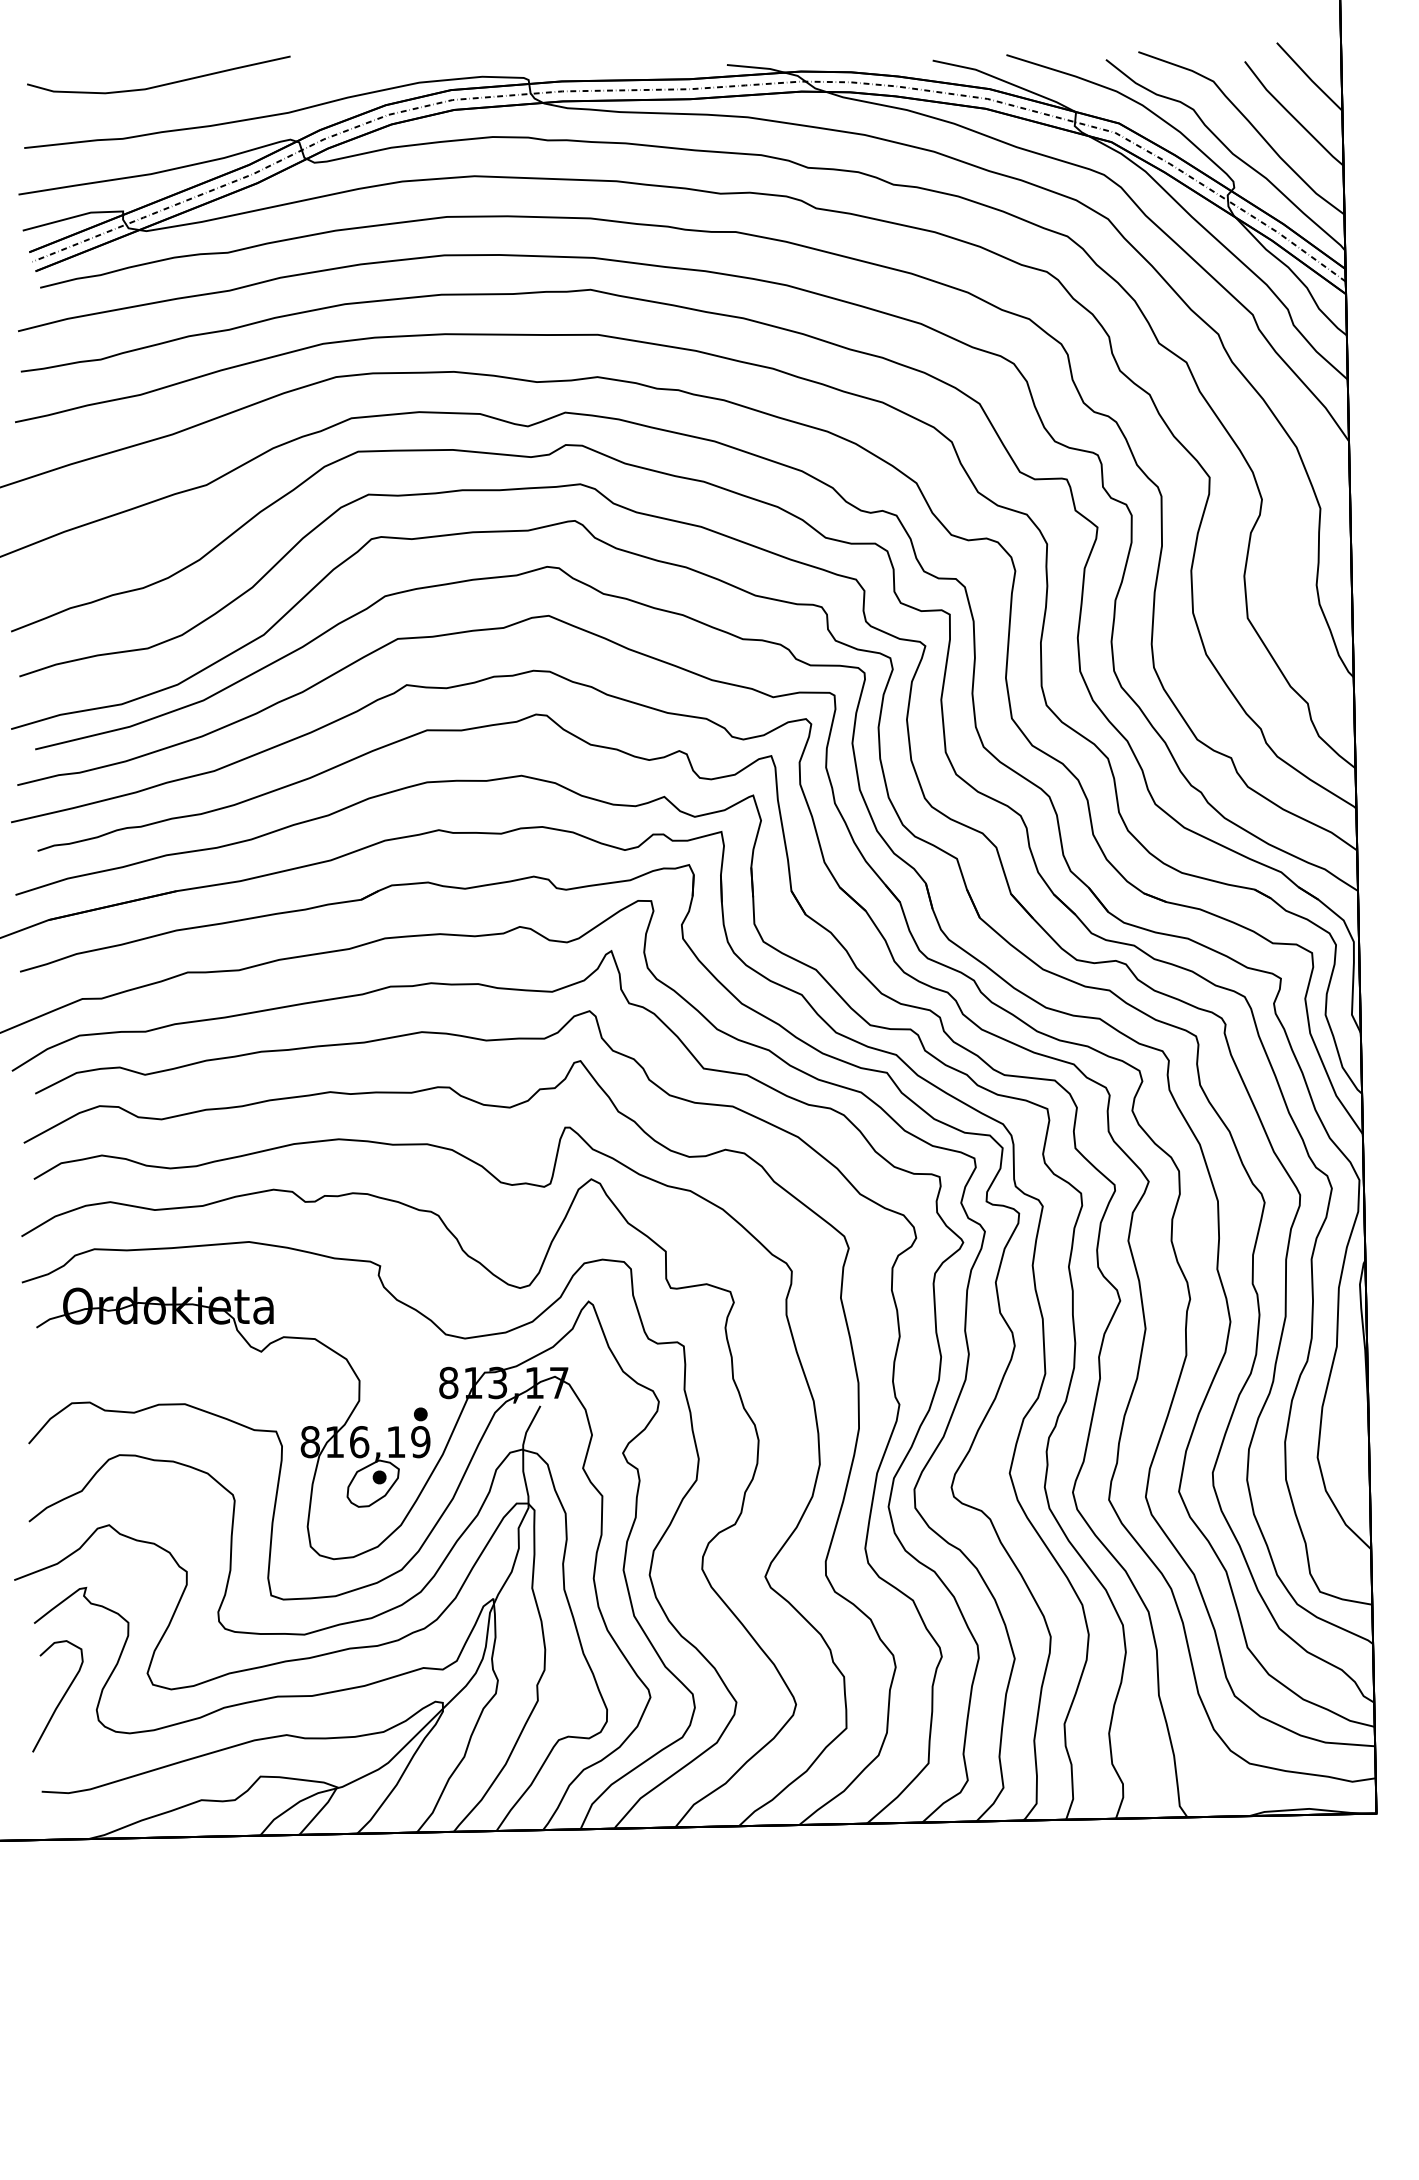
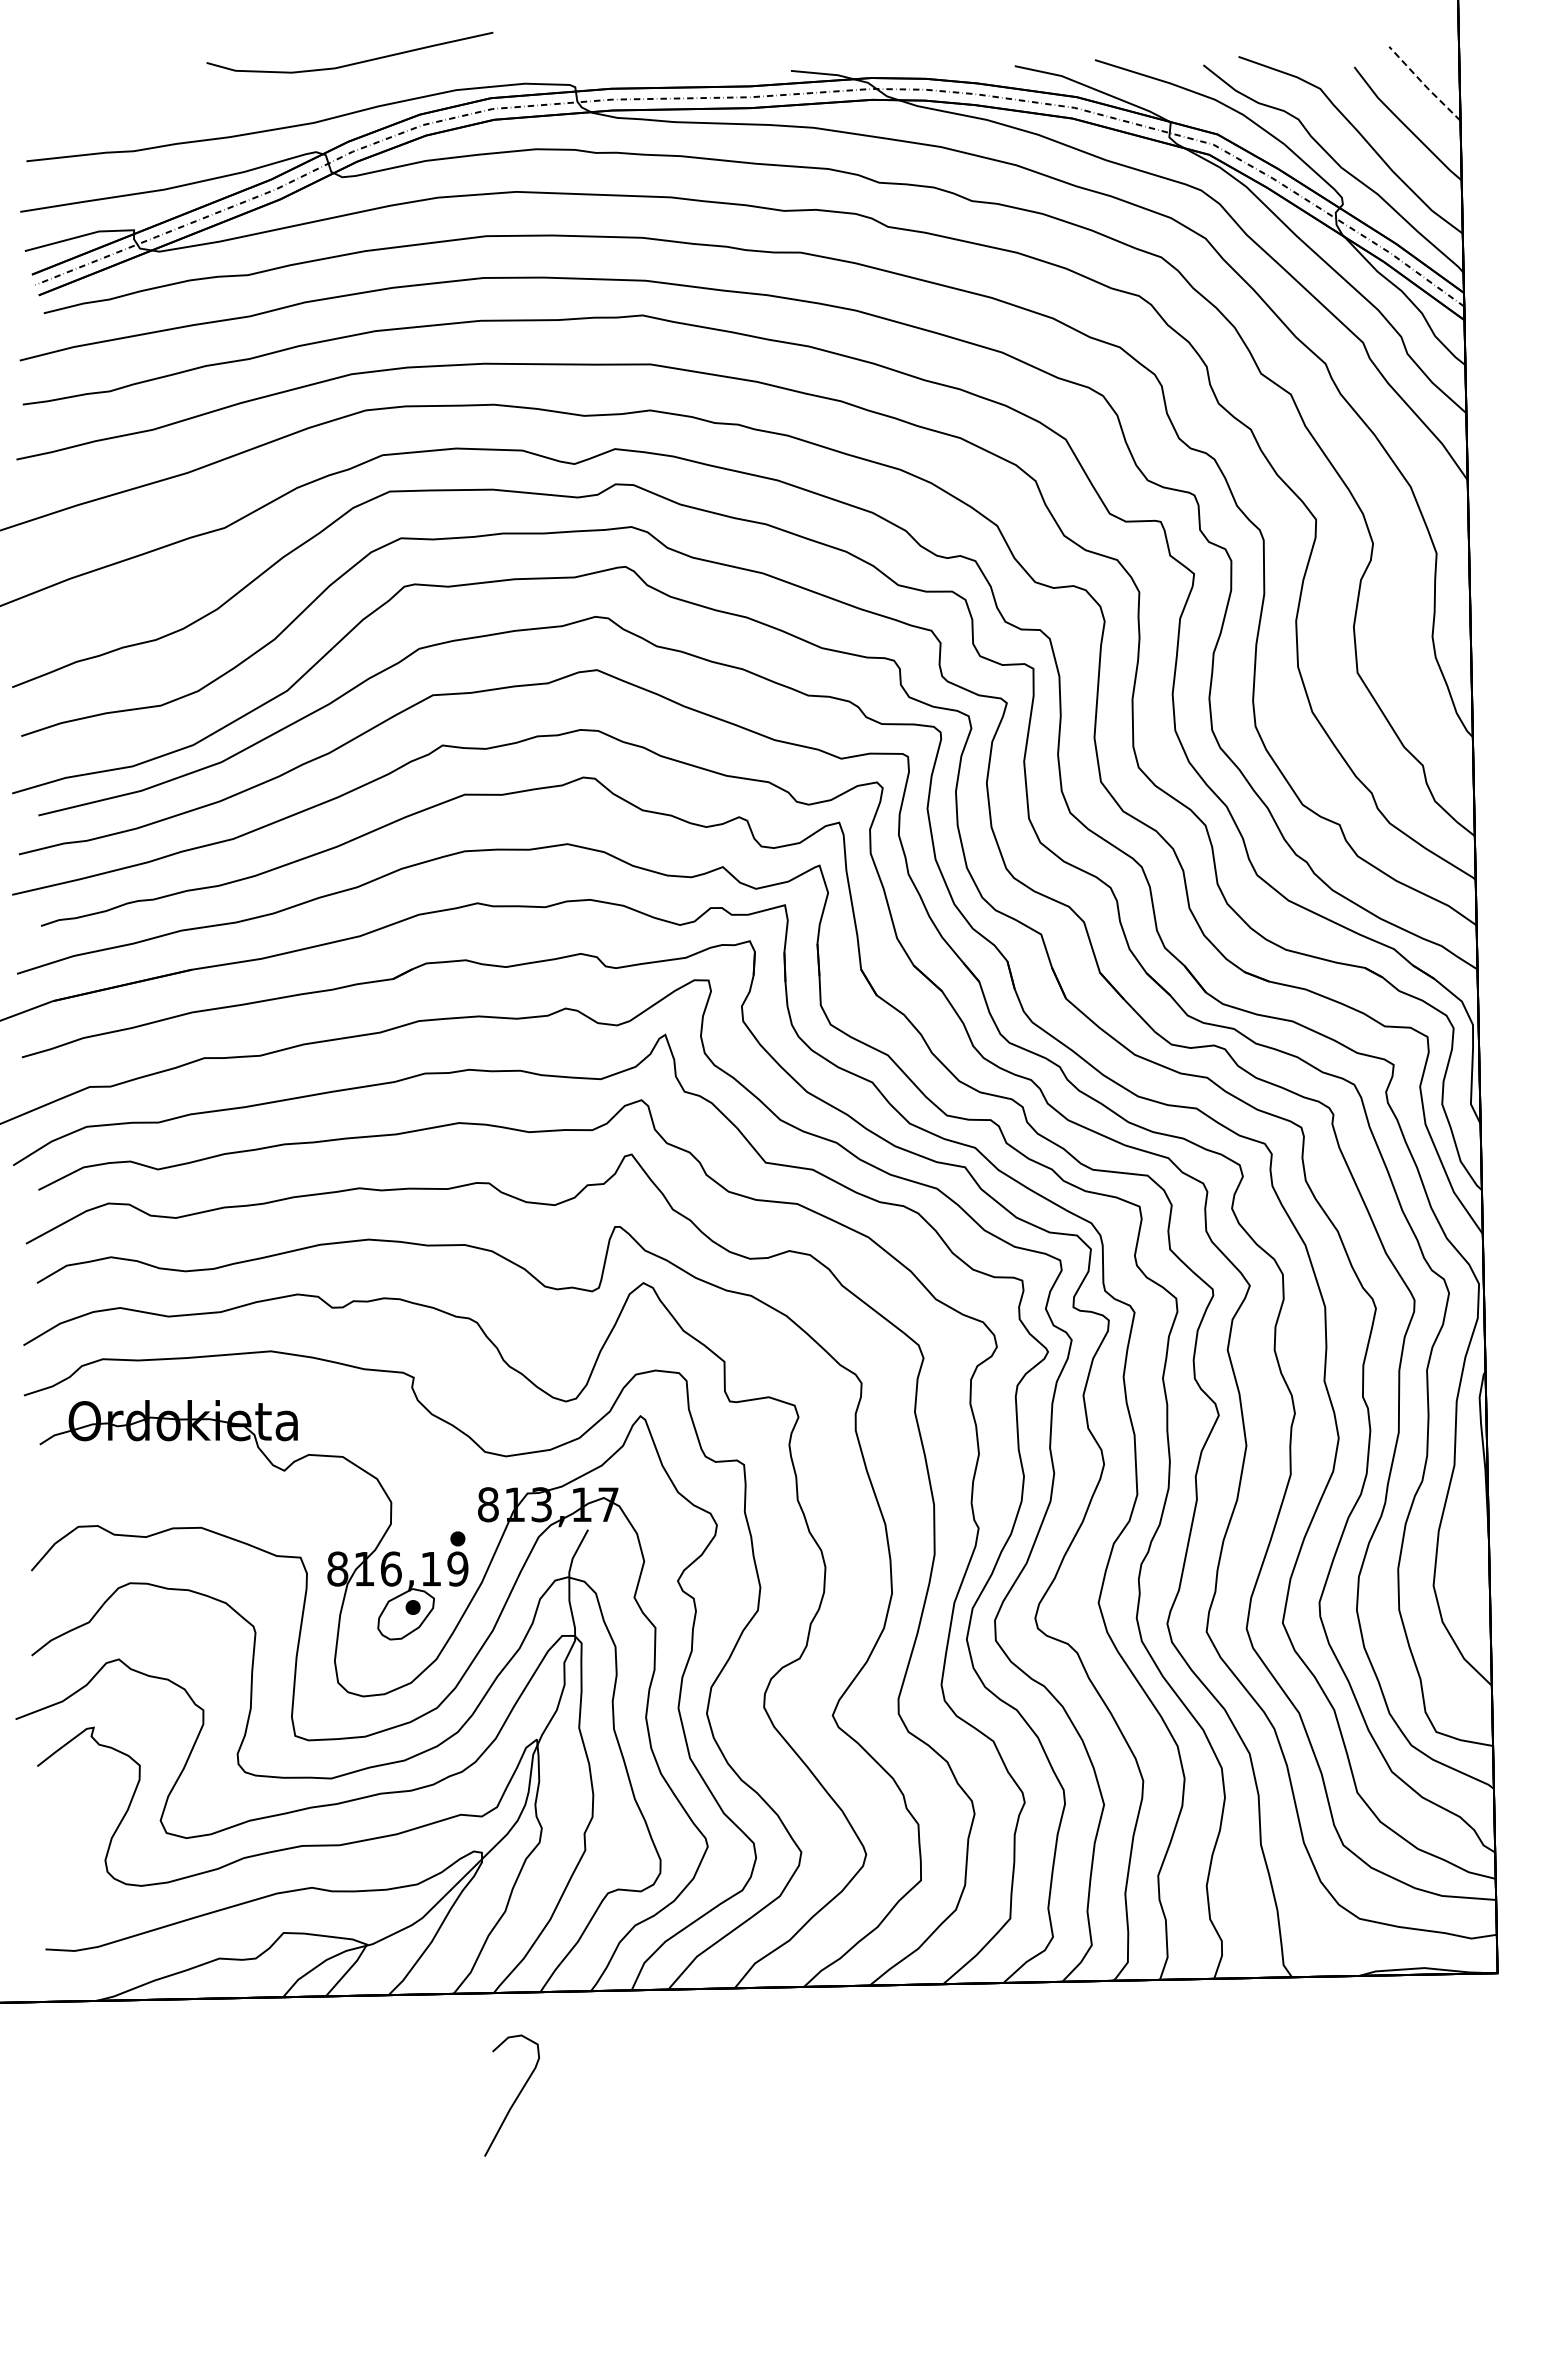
line: (1309, 77) -> (1424, 84), solid -> dashed
curve: (159, 84) -> (350, 63), moved
curve: (61, 1698) -> (515, 2098), moved

